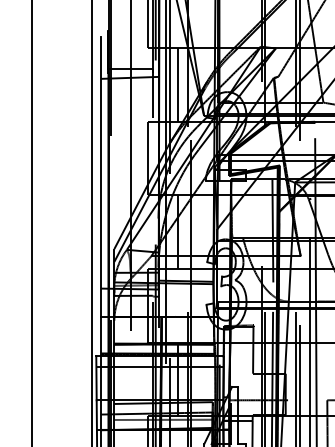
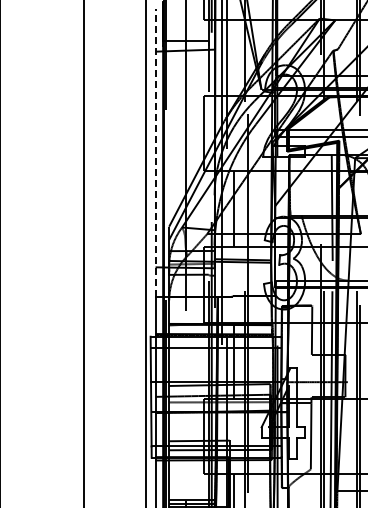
line: (177, 84) -> (234, 57), removed
line: (101, 176) -> (155, 152), solid -> dashed

